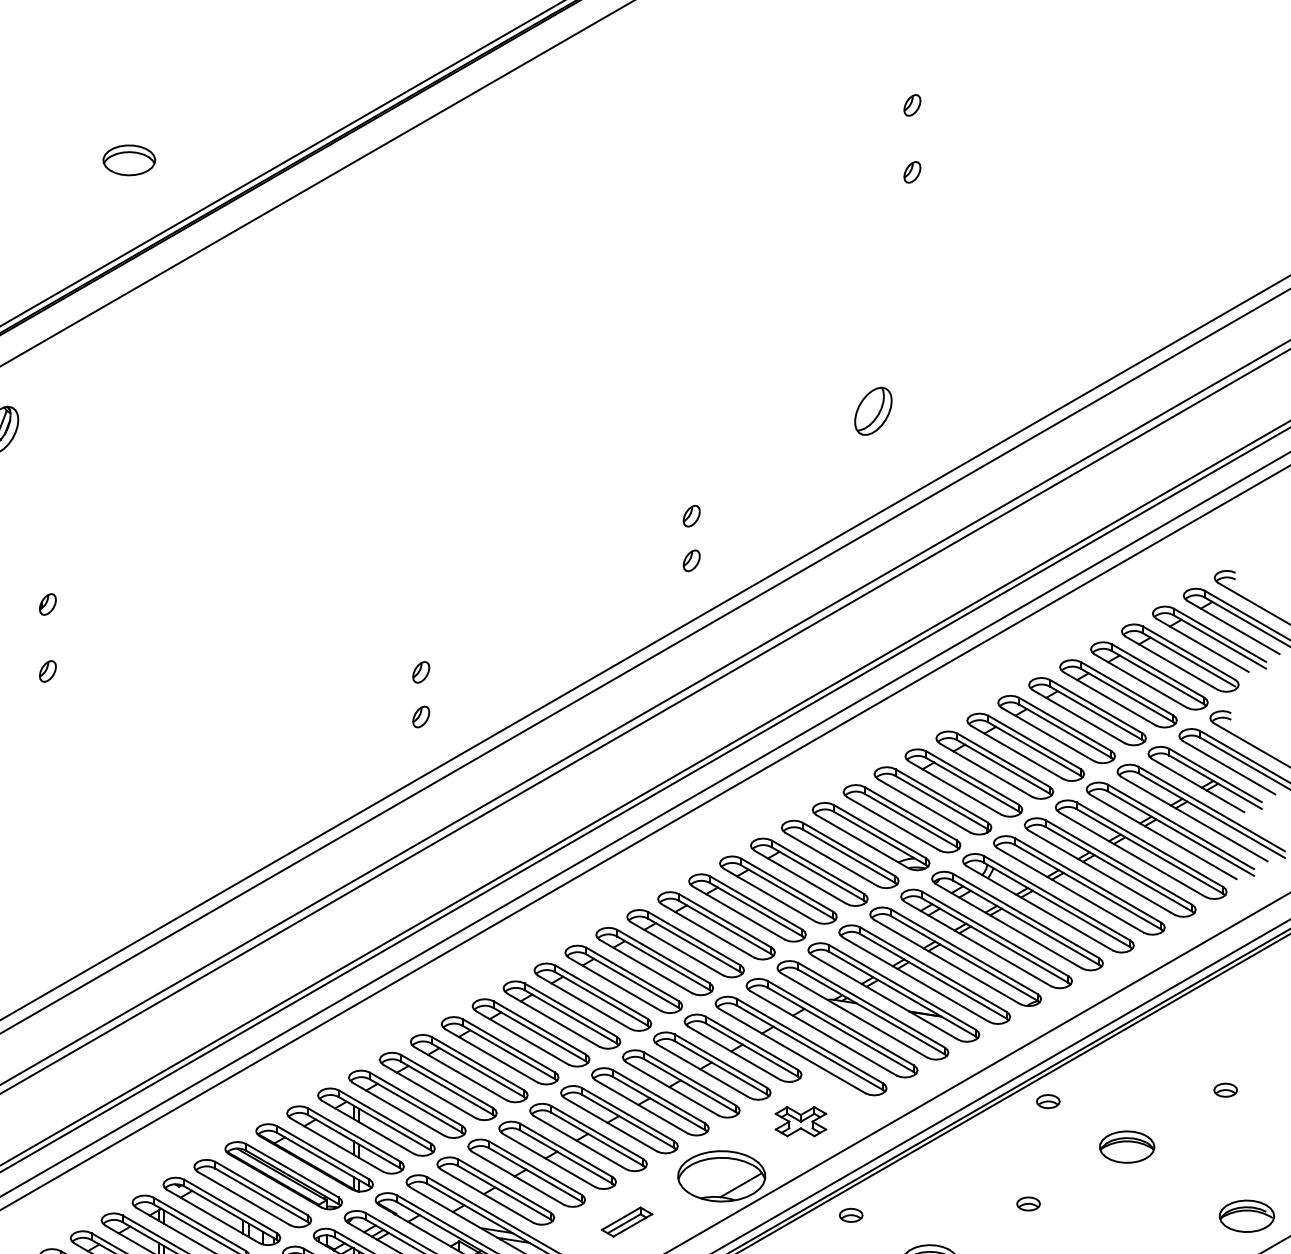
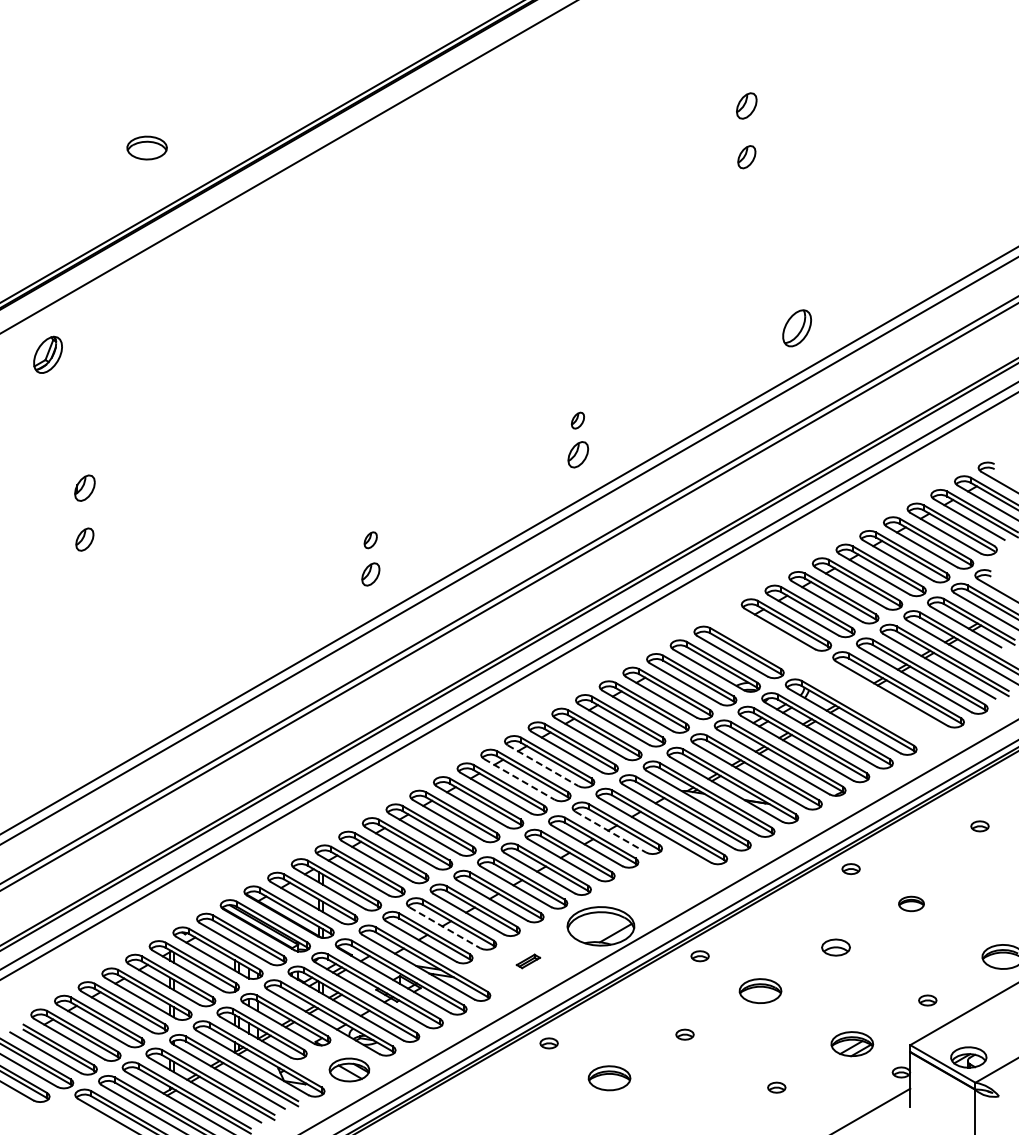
part: (913, 104) -> (747, 105), size x1.6
part: (913, 172) -> (747, 157), size x1.4
part: (873, 411) -> (797, 328), moved
part: (691, 560) -> (577, 454), size x1.6
part: (47, 604) -> (84, 488), size x1.6
part: (47, 671) -> (84, 539), size x1.4
part: (420, 717) -> (370, 574), size x1.4
part: (1020, 851) -> (829, 677), removed
line: (645, 966) -> (542, 765), solid -> dashed
line: (615, 984) -> (519, 779), solid -> dashed
line: (734, 1053) -> (610, 832), solid -> dashed
part: (1225, 1090) -> (979, 826), moved
part: (800, 1121) -> (661, 884), removed
part: (1127, 1146) -> (911, 903), size x0.6
line: (517, 1177) -> (444, 927), solid -> dashed
part: (1027, 1203) -> (835, 947), size x1.6
part: (627, 1222) -> (528, 961), size x0.6

